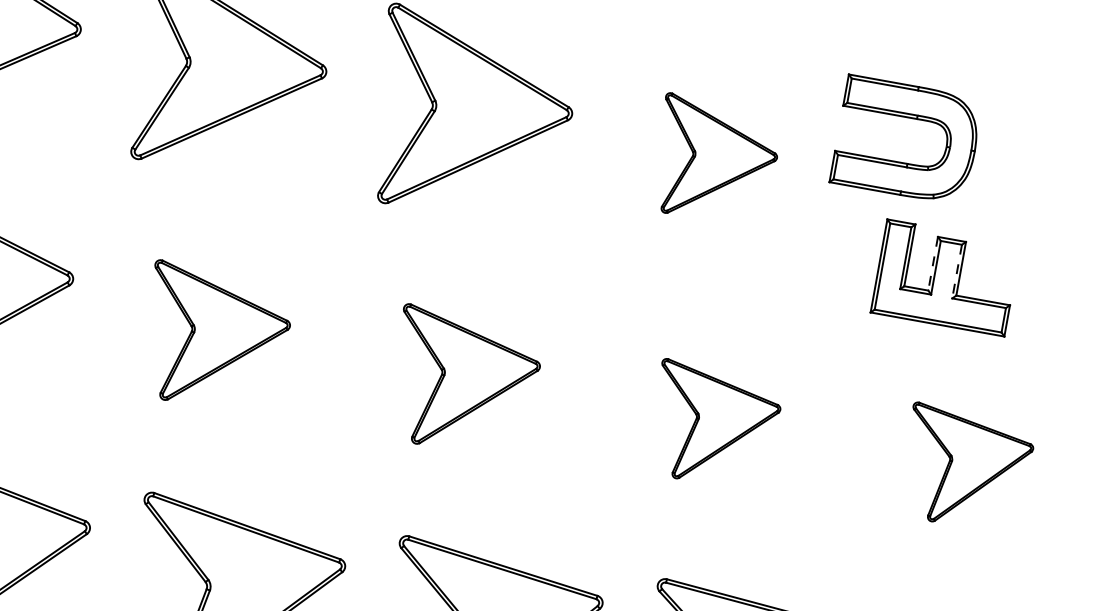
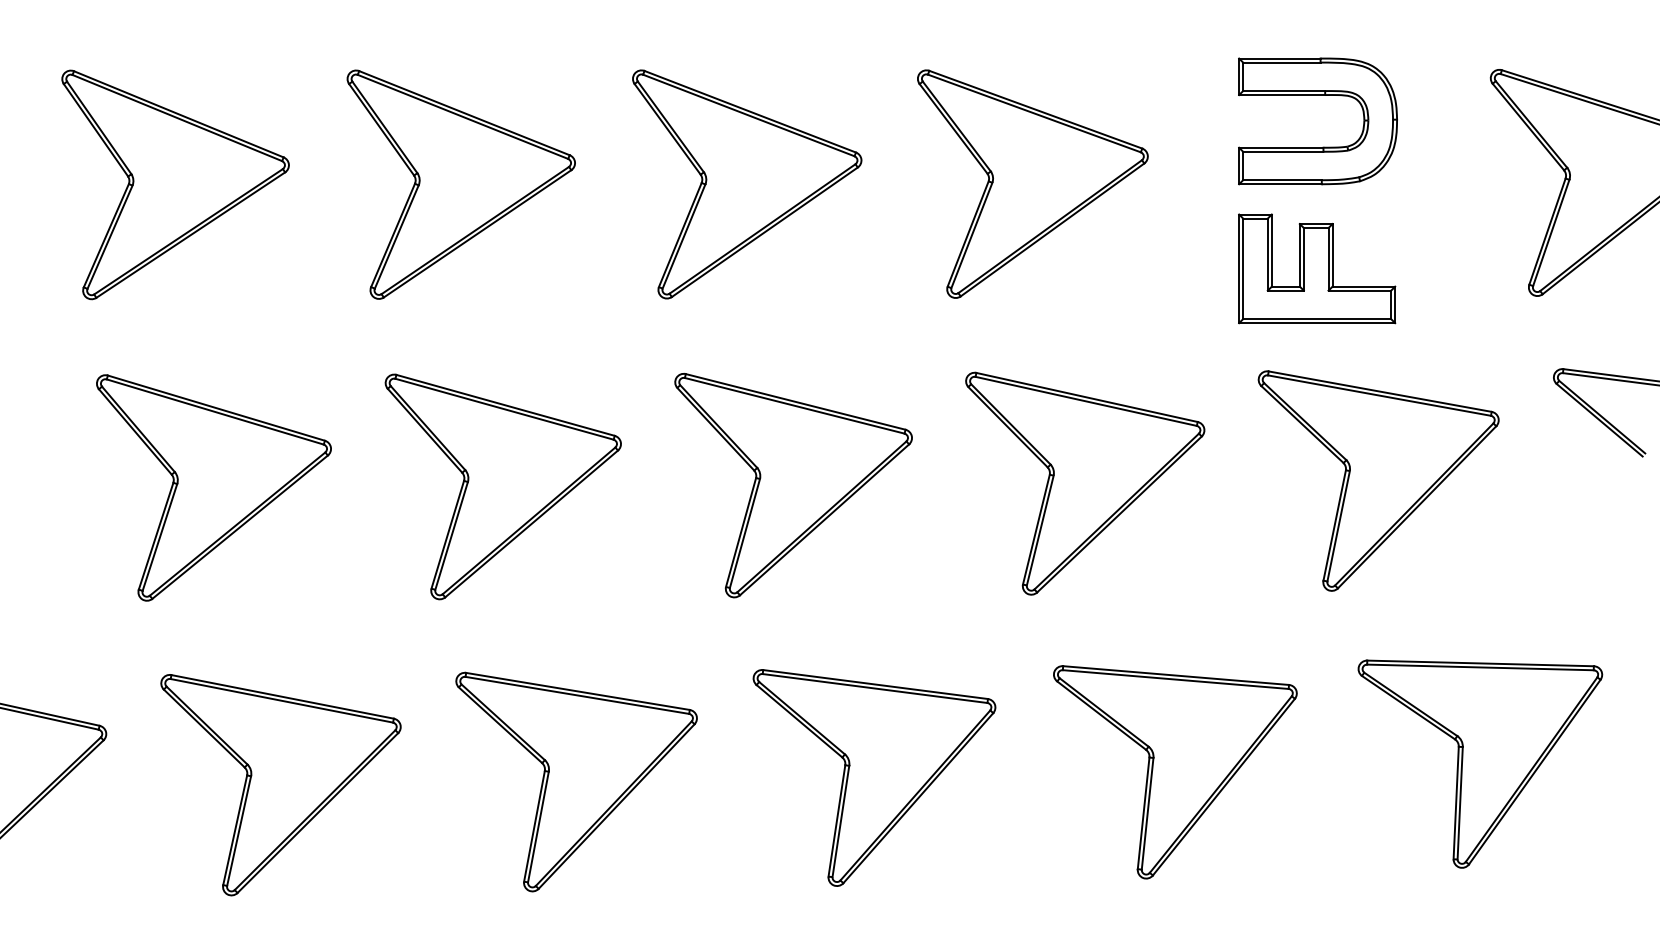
part: (715, 160) -> (1032, 183), size x1.67
part: (907, 162) -> (1323, 146), moved
line: (932, 263) -> (1299, 255), dashed -> solid
line: (957, 271) -> (1328, 259), dashed -> solid
part: (214, 338) -> (502, 486), size x1.43
part: (463, 382) -> (793, 485), size x1.43
part: (714, 426) -> (1085, 483), size x1.67
part: (965, 468) -> (1378, 480), size x1.67

